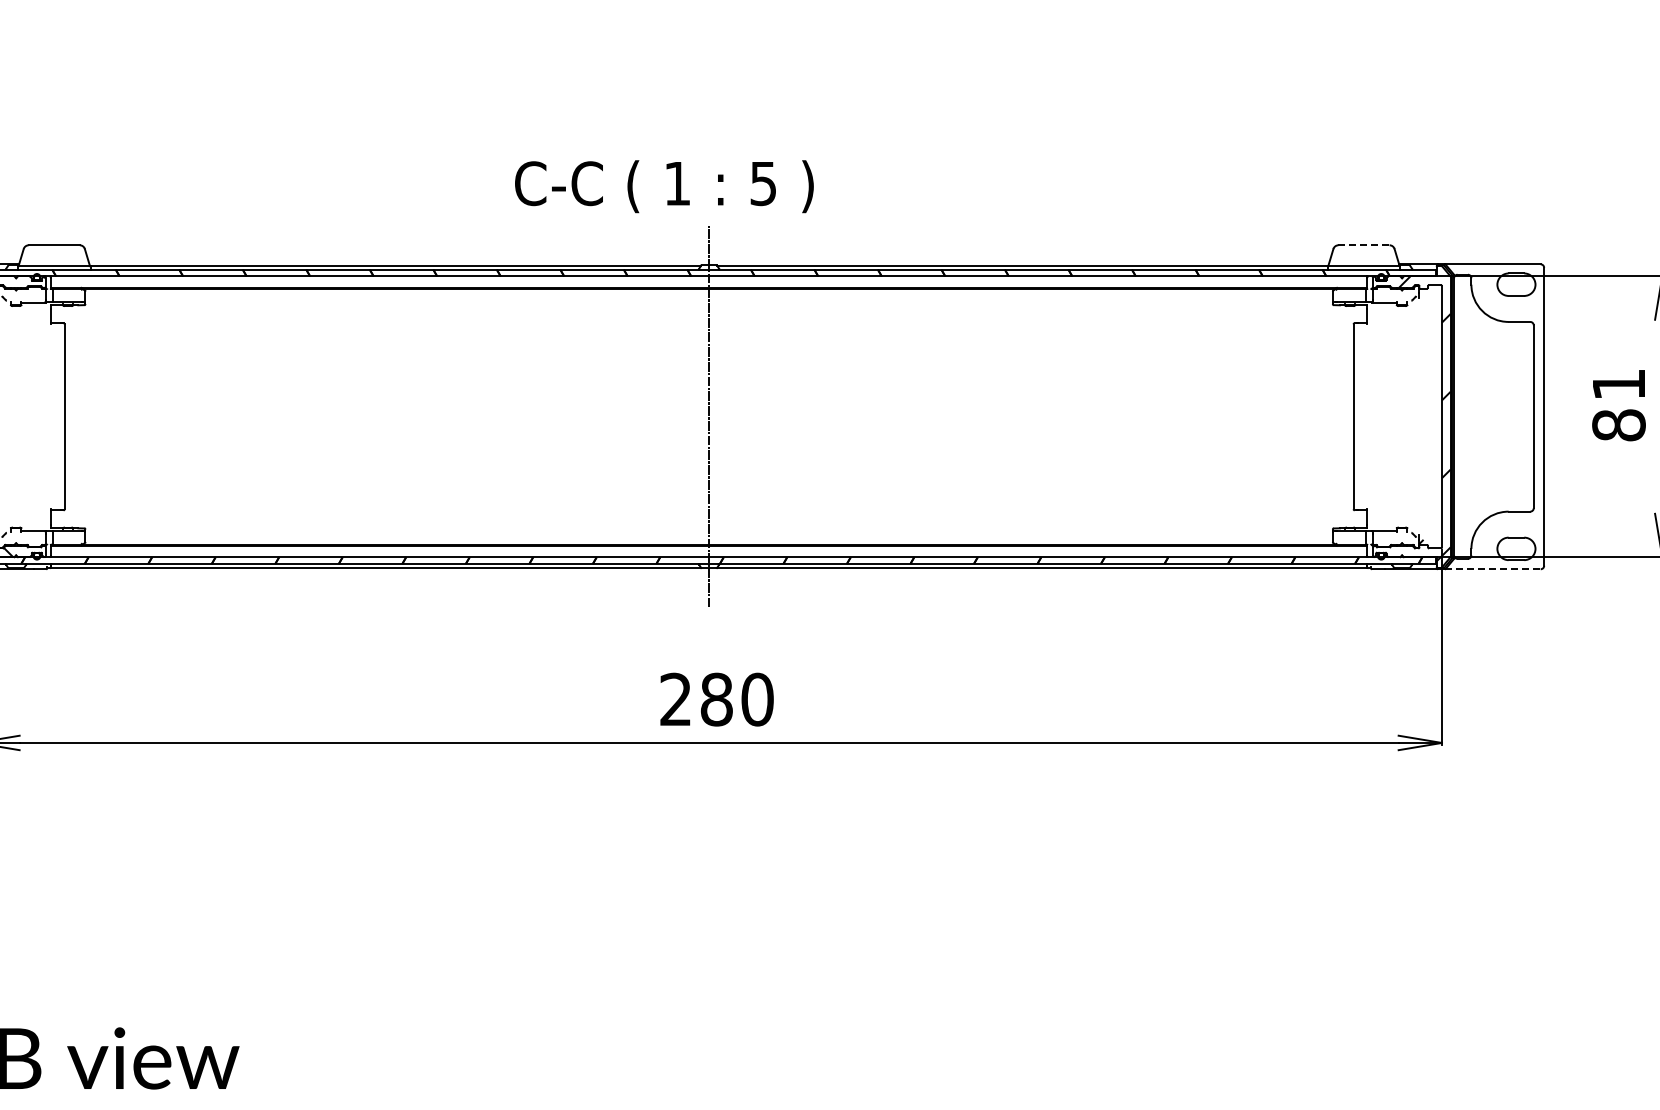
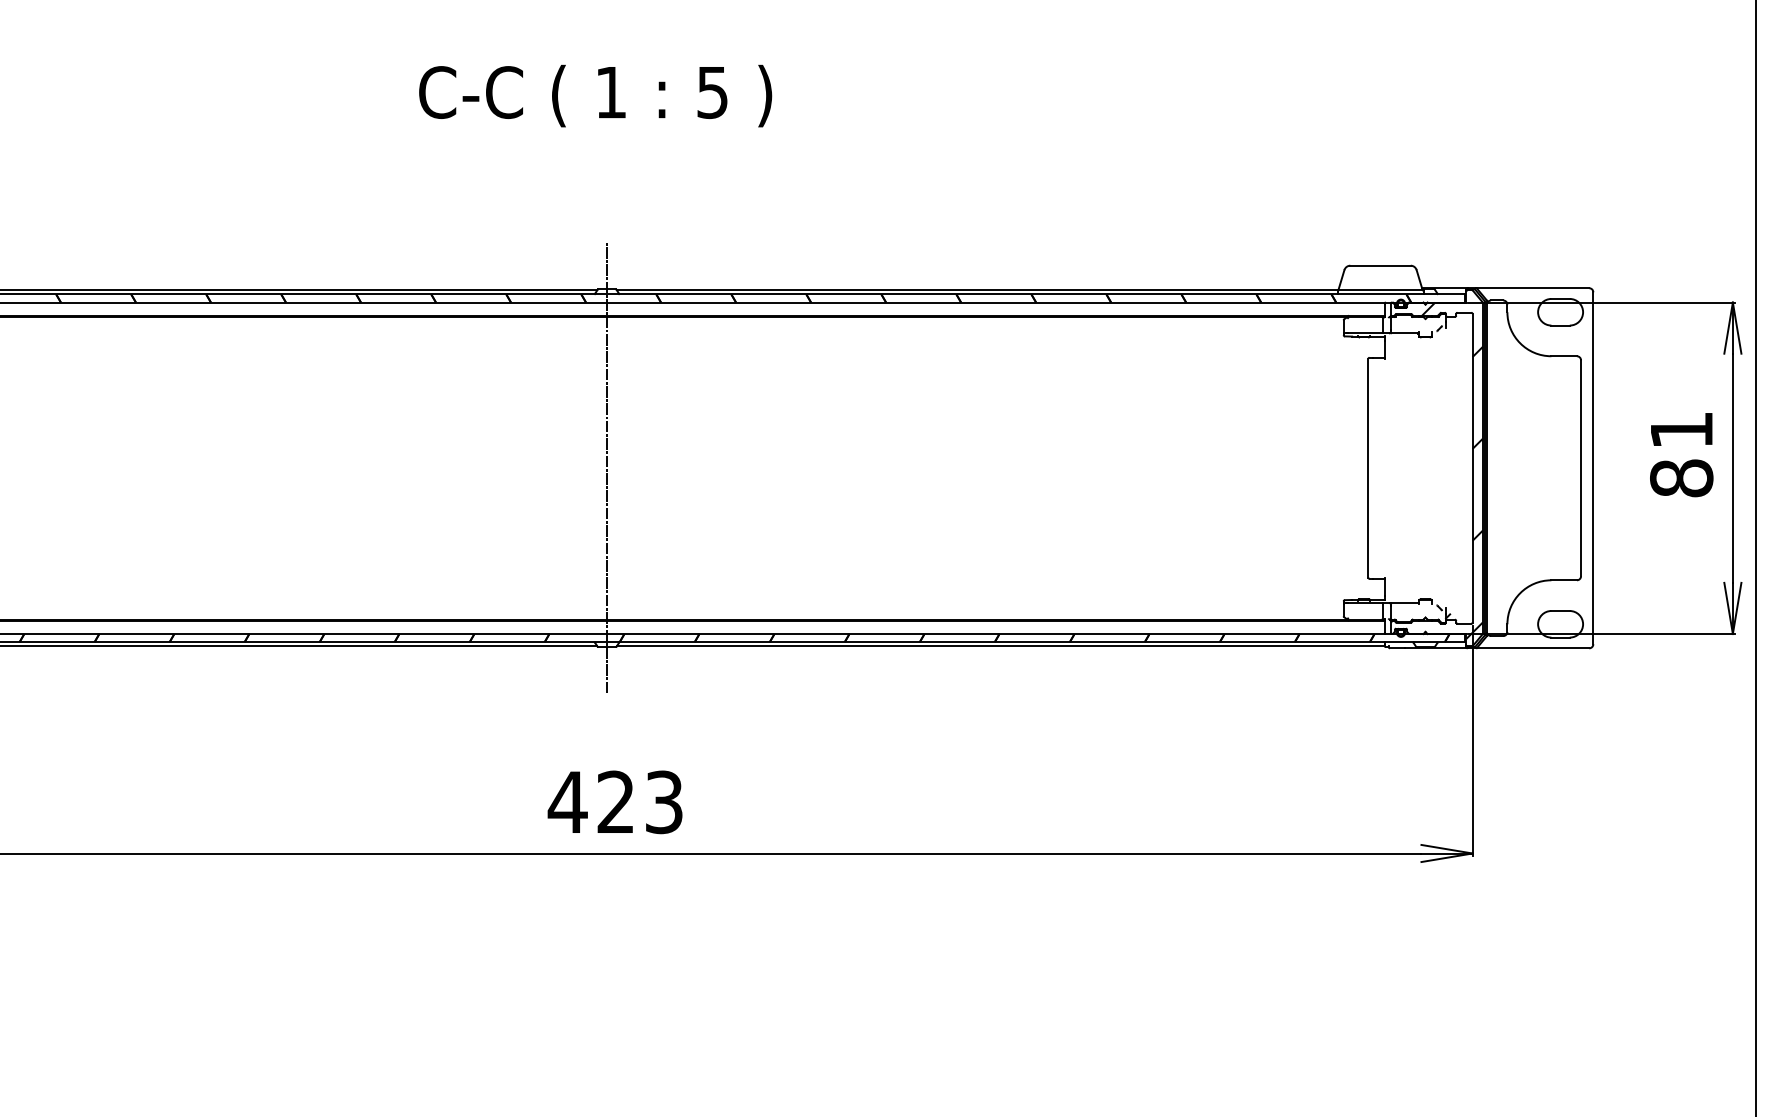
text: (664, 186) -> (595, 95), moved
line: (1364, 245) -> (1381, 265), dashed -> solid
line: (1492, 569) -> (1532, 648), dashed -> solid
text: (715, 699) -> (614, 802), 280 -> 423

